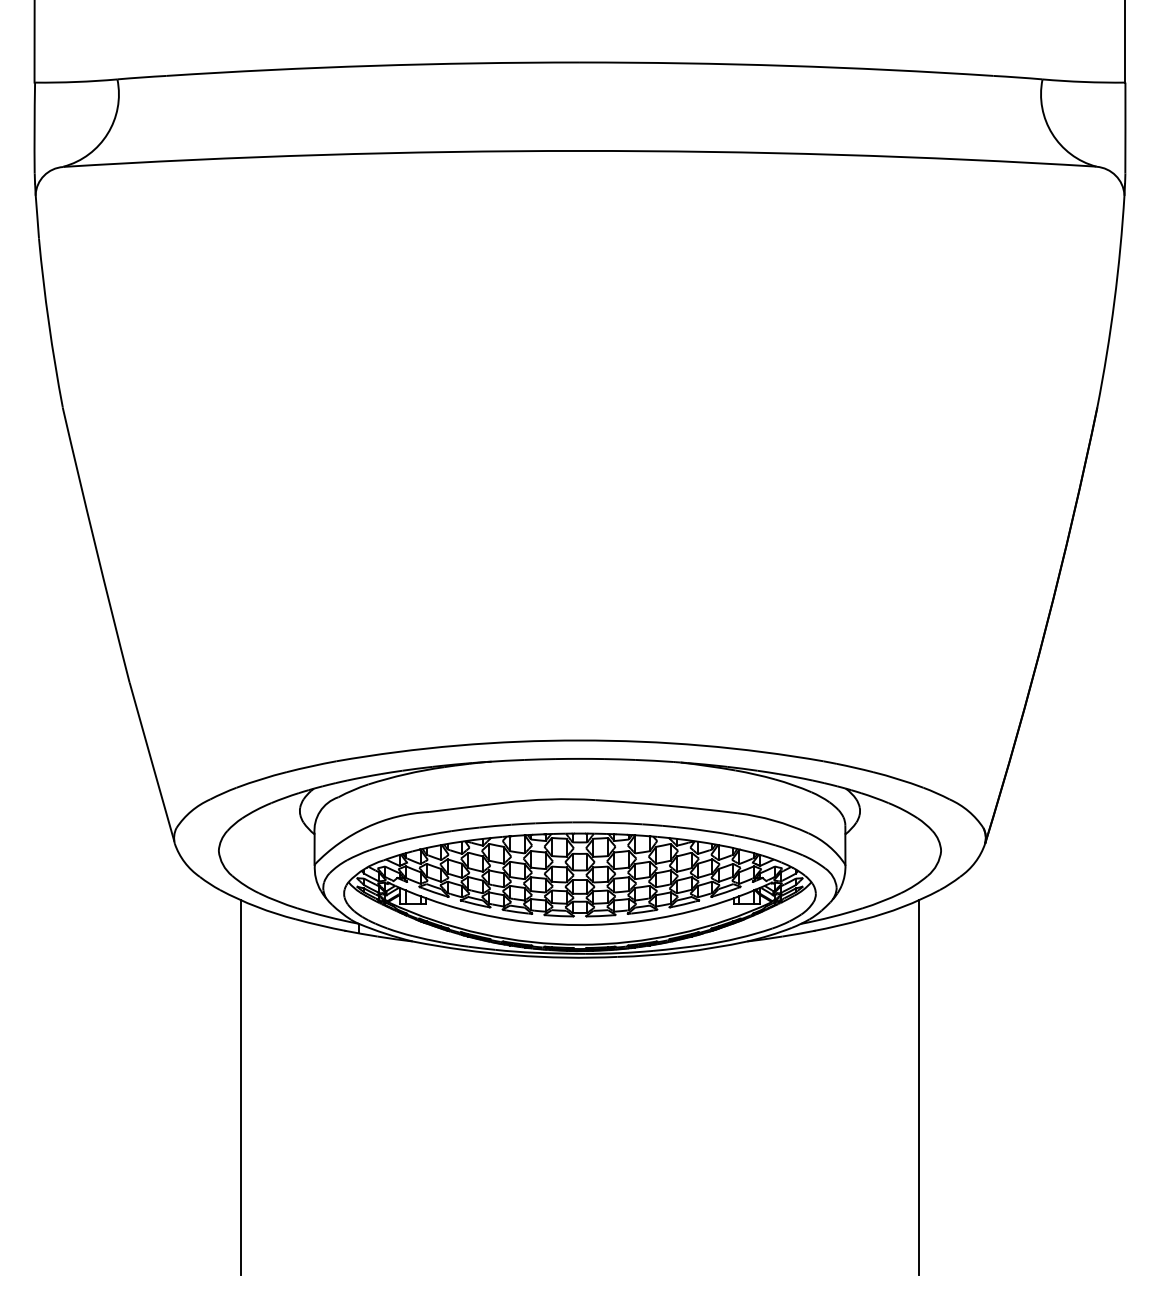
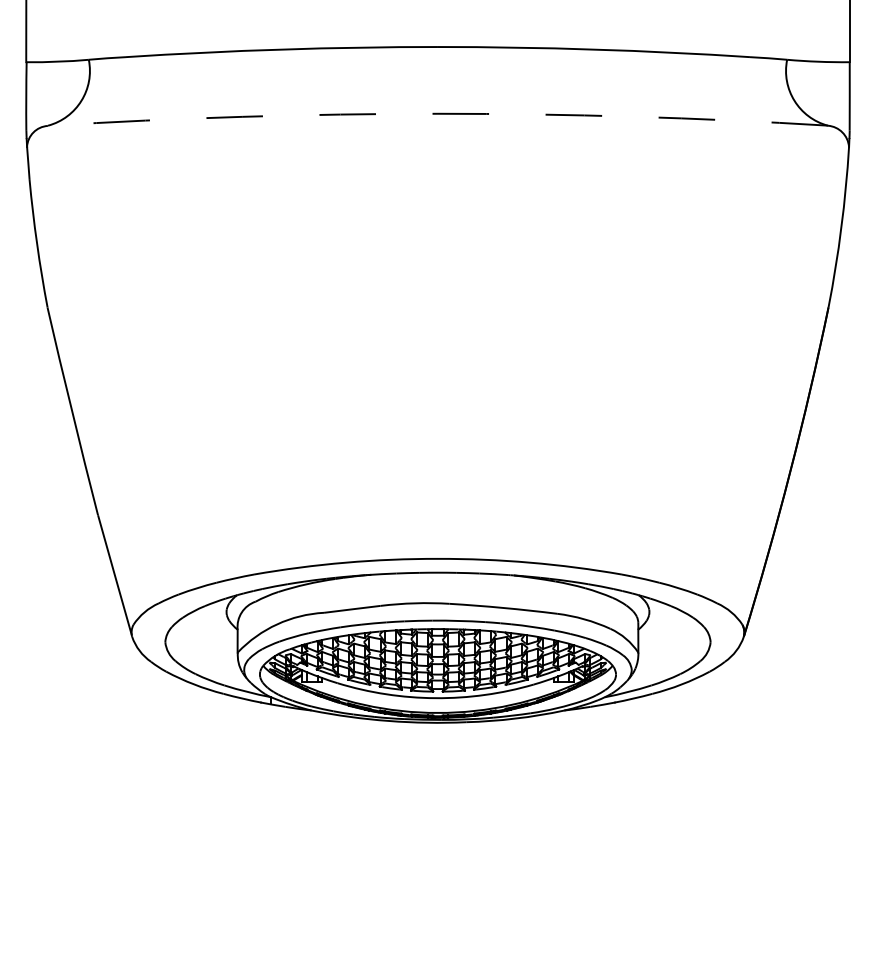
arc: (579, 150) -> (437, 113), solid -> dashed
line: (241, 1087) -> (182, 820), removed
line: (918, 1087) -> (693, 820), removed

